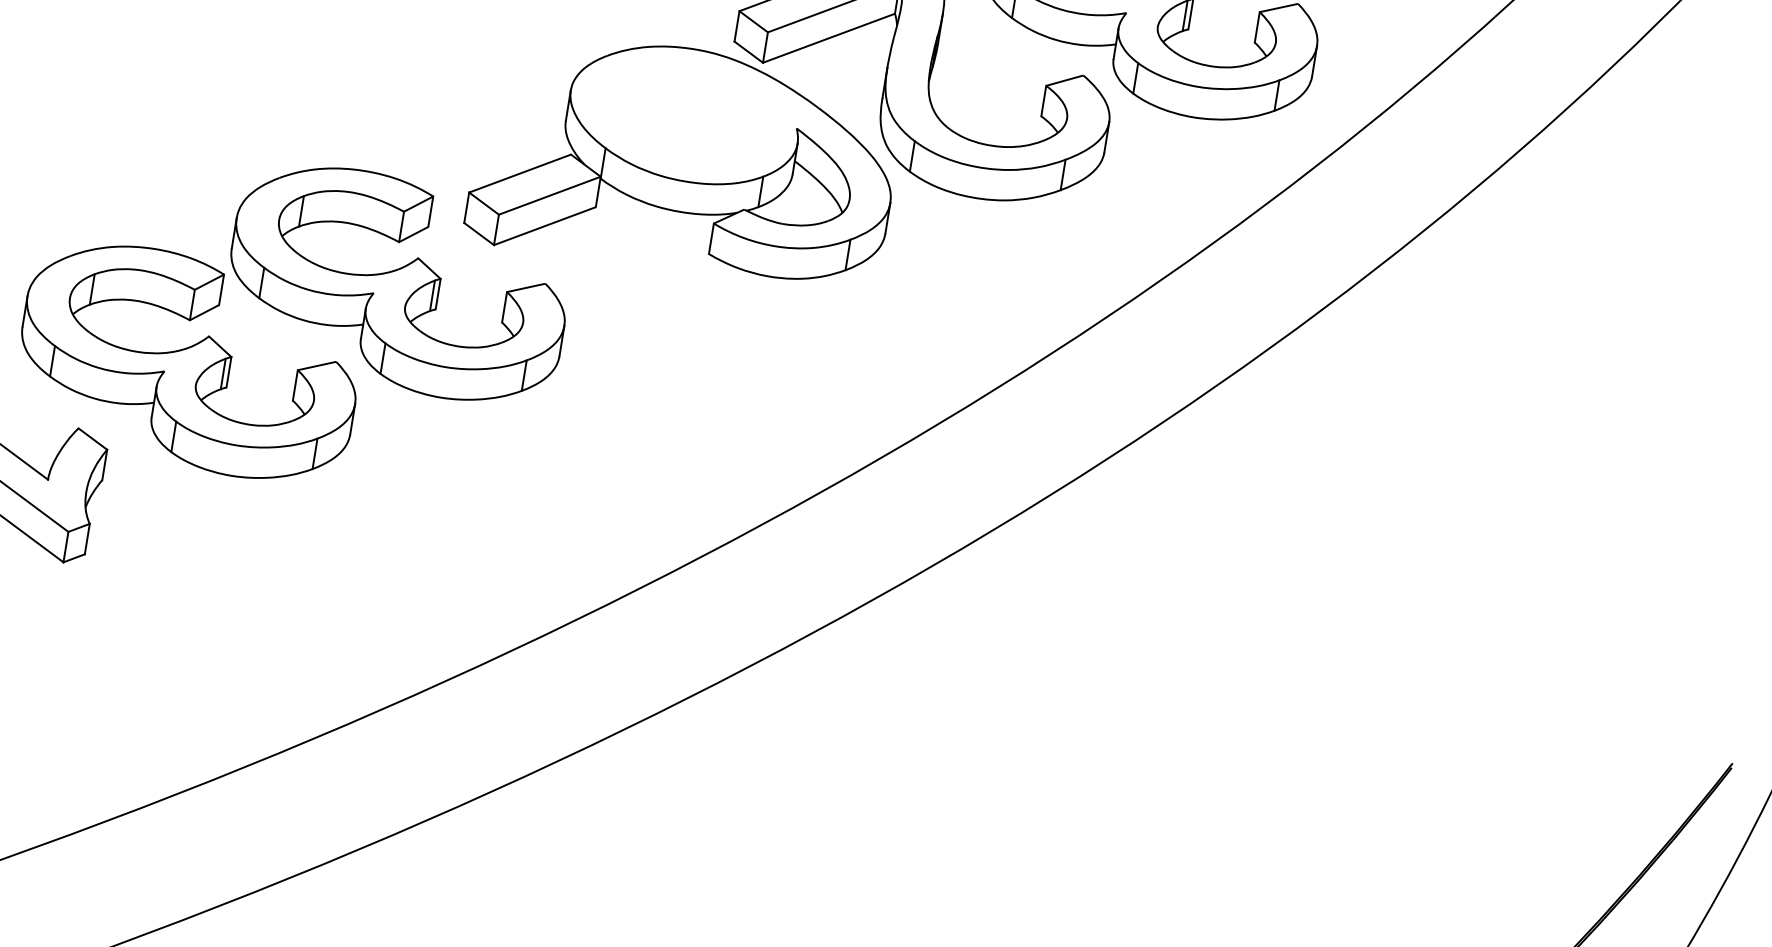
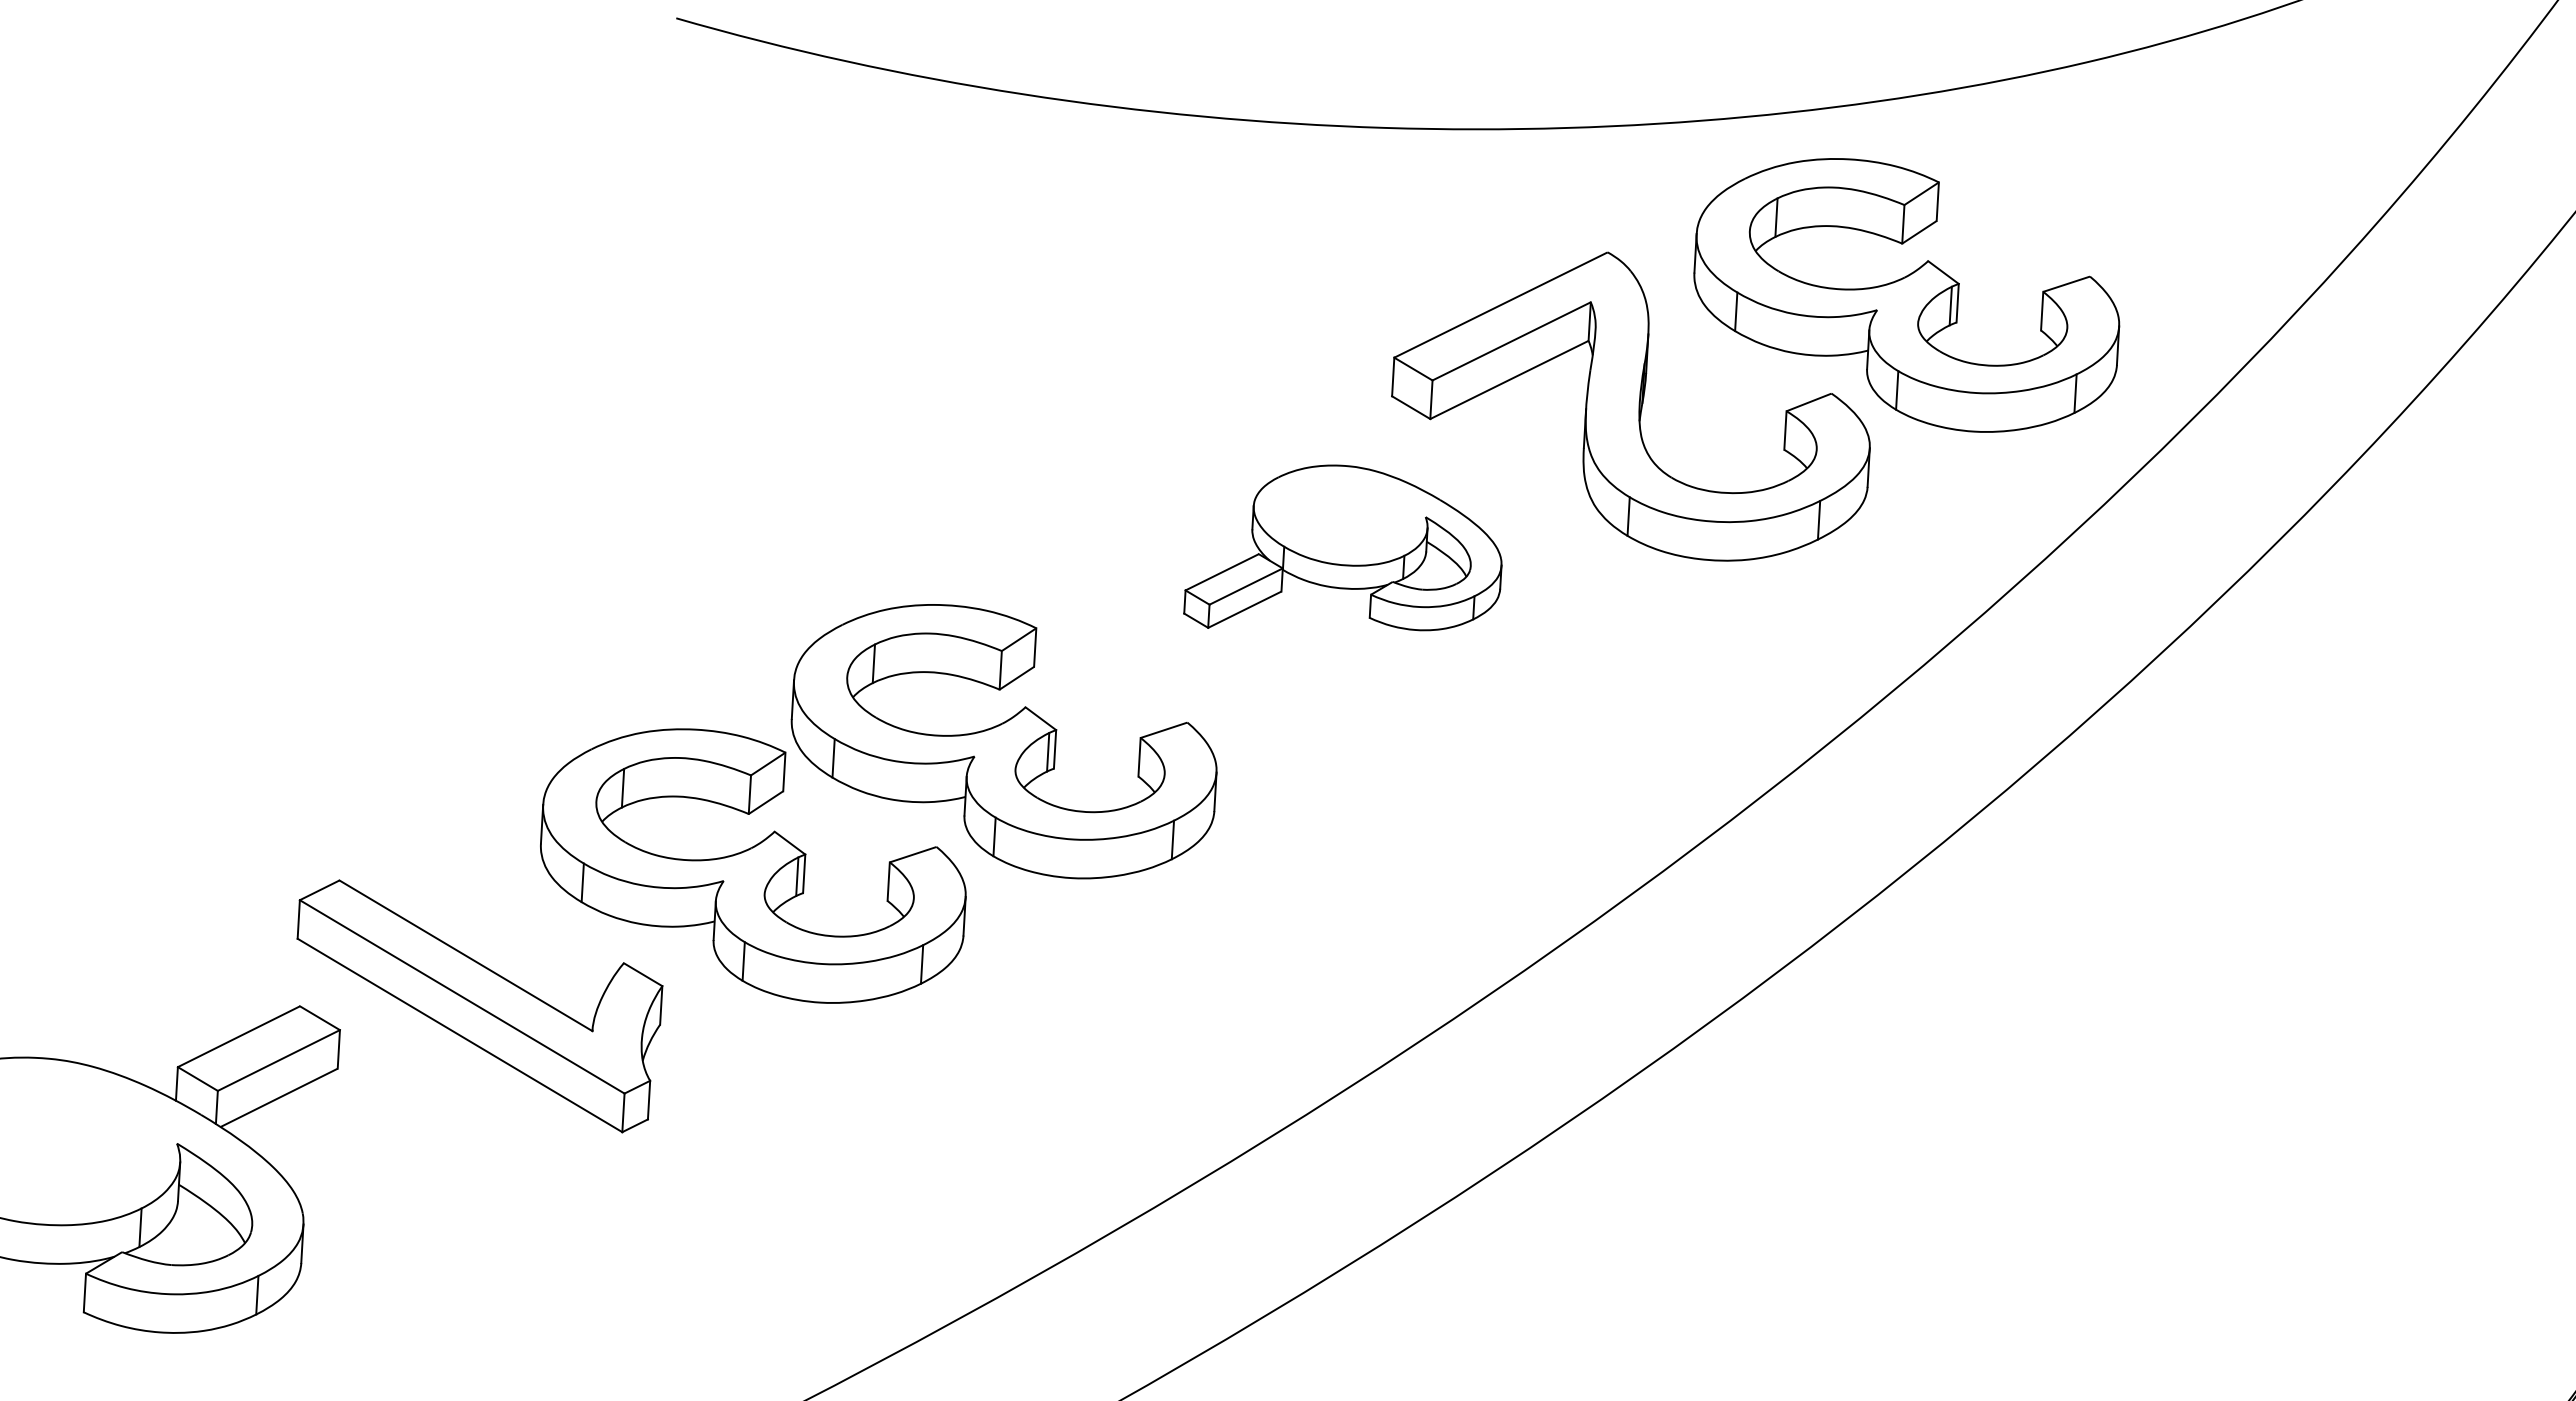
part: (682, 157) -> (1342, 547), size x0.6

